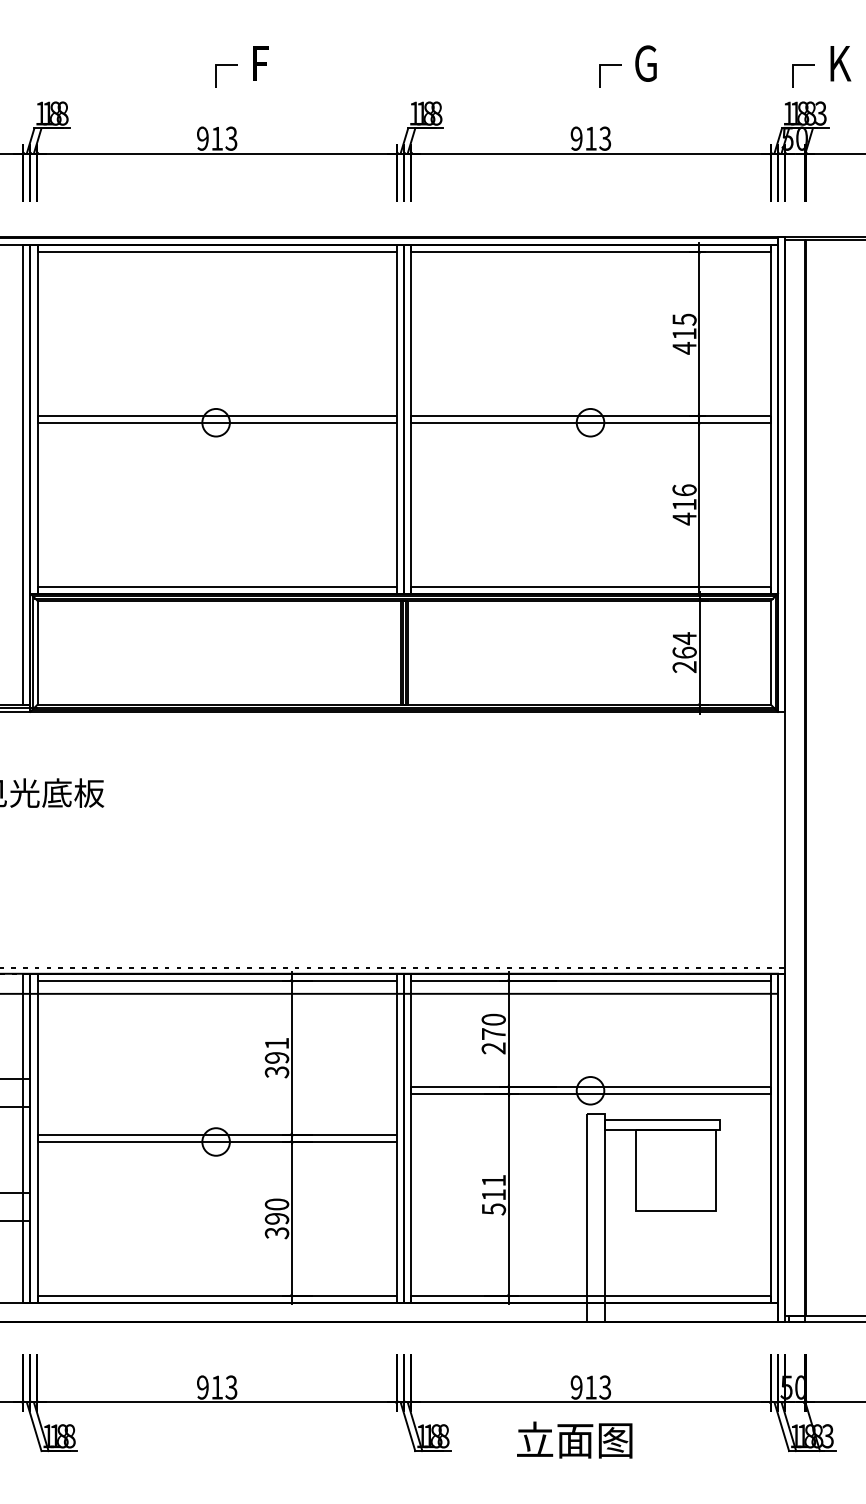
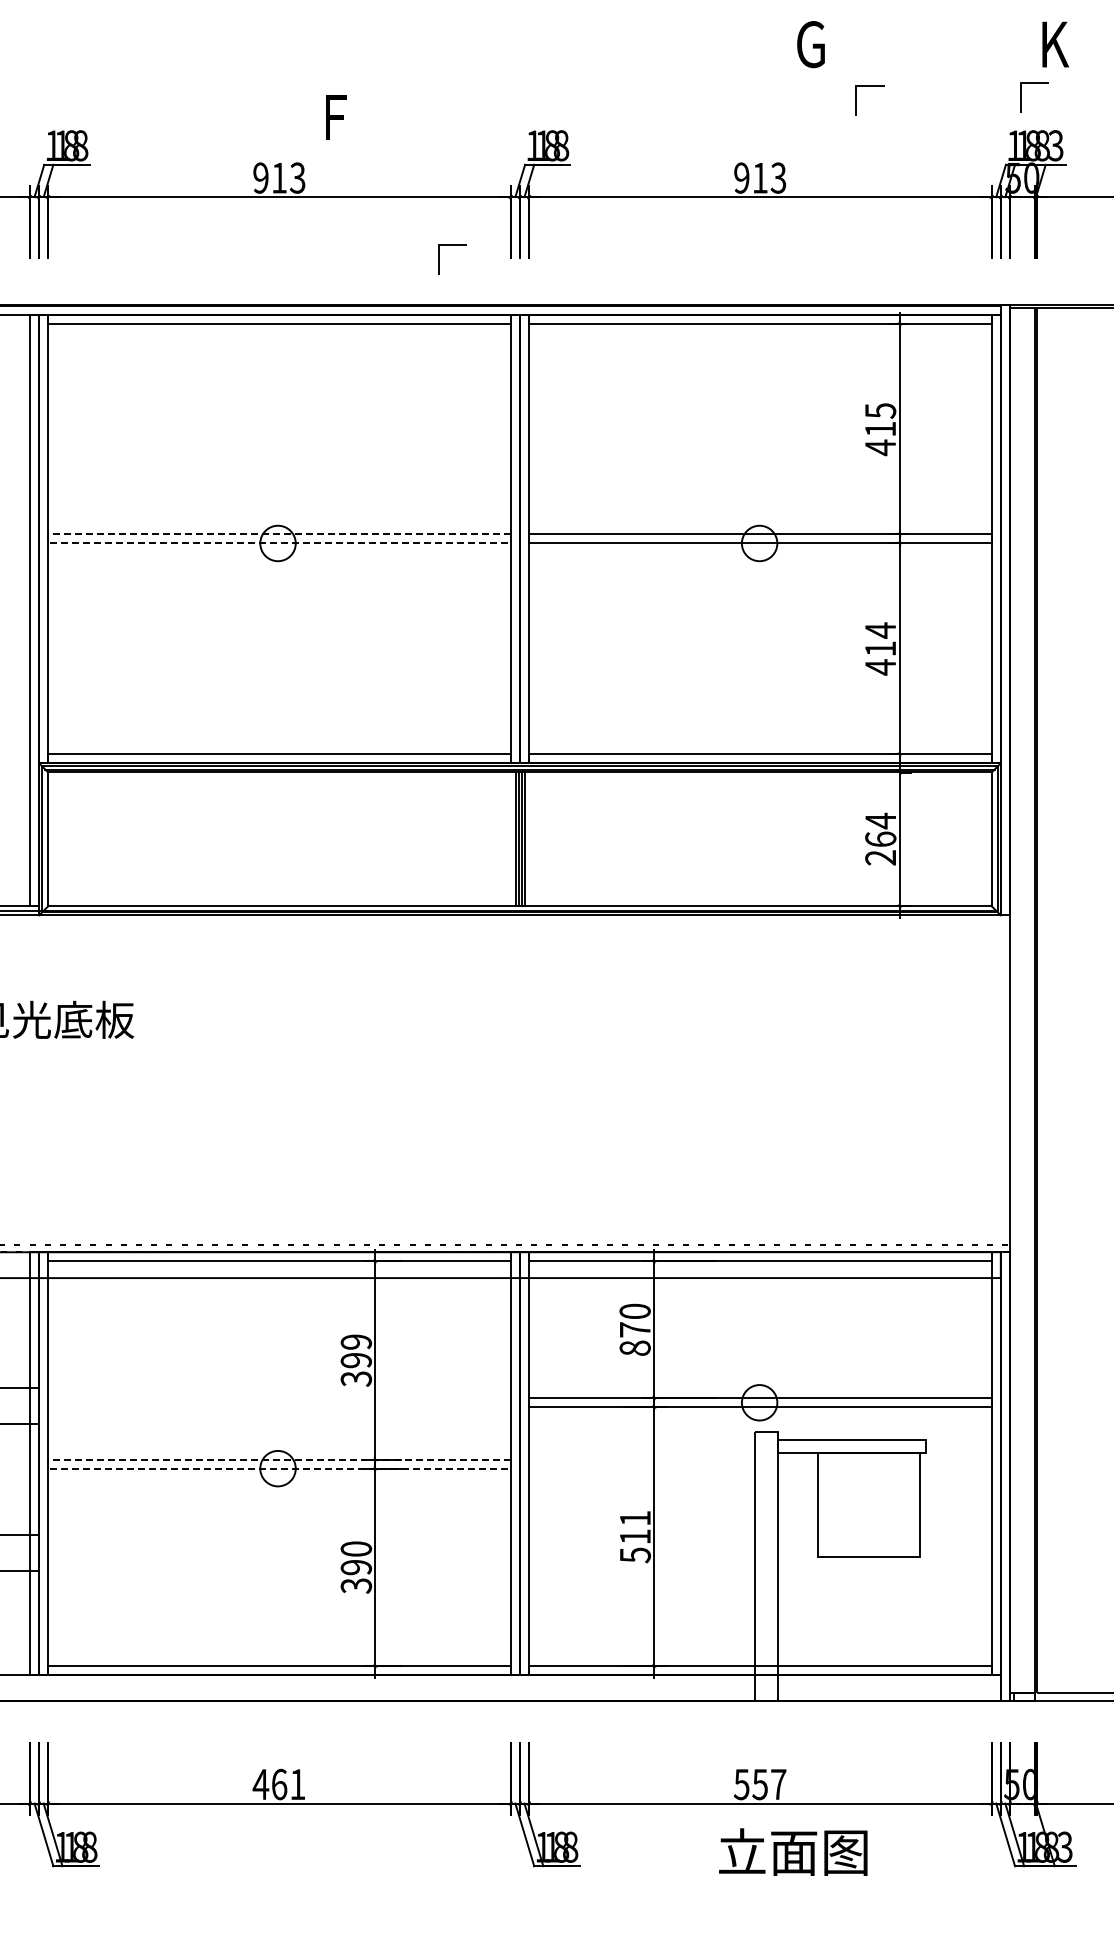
text: (261, 63) -> (336, 117), moved
text: (645, 63) -> (810, 44), moved
text: (840, 63) -> (1055, 44), moved
line: (216, 76) -> (439, 259), moved
line: (599, 76) -> (856, 100), moved
line: (37, 418) -> (48, 538), solid -> dashed
text: (684, 490) -> (880, 630), 416 -> 414
text: (277, 1043) -> (356, 1341), 391 -> 399
text: (493, 1047) -> (634, 1347), 270 -> 870
line: (37, 1138) -> (48, 1464), solid -> dashed
text: (216, 1387) -> (278, 1784), 913 -> 461
text: (590, 1387) -> (759, 1784), 913 -> 557
text: (574, 1439) -> (793, 1851), moved

